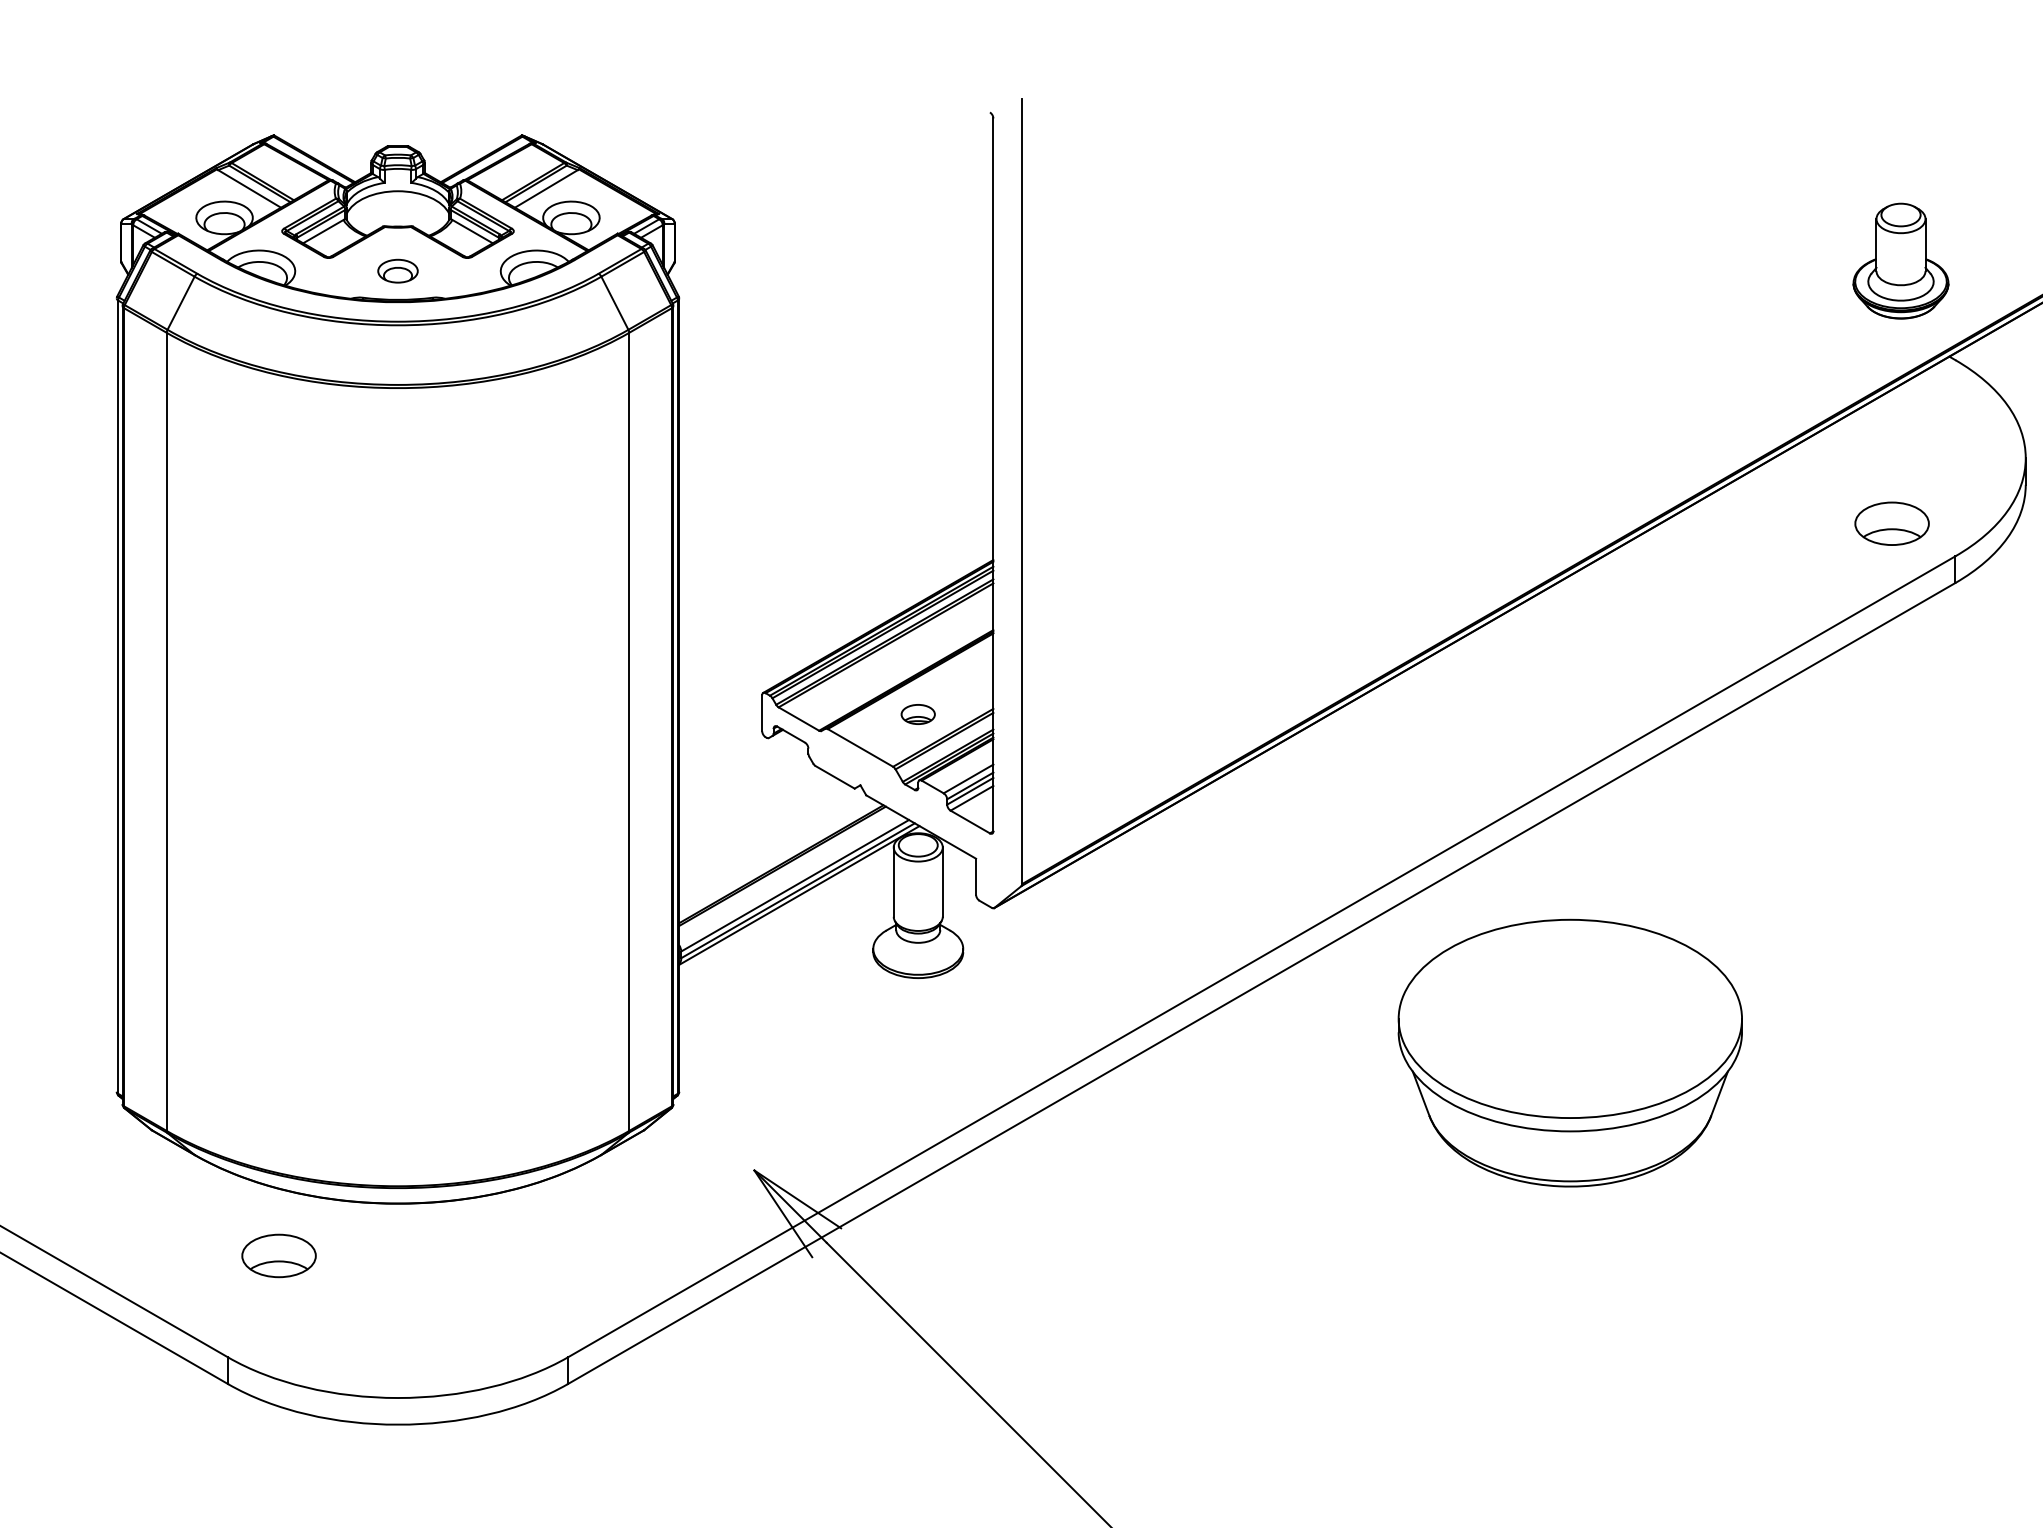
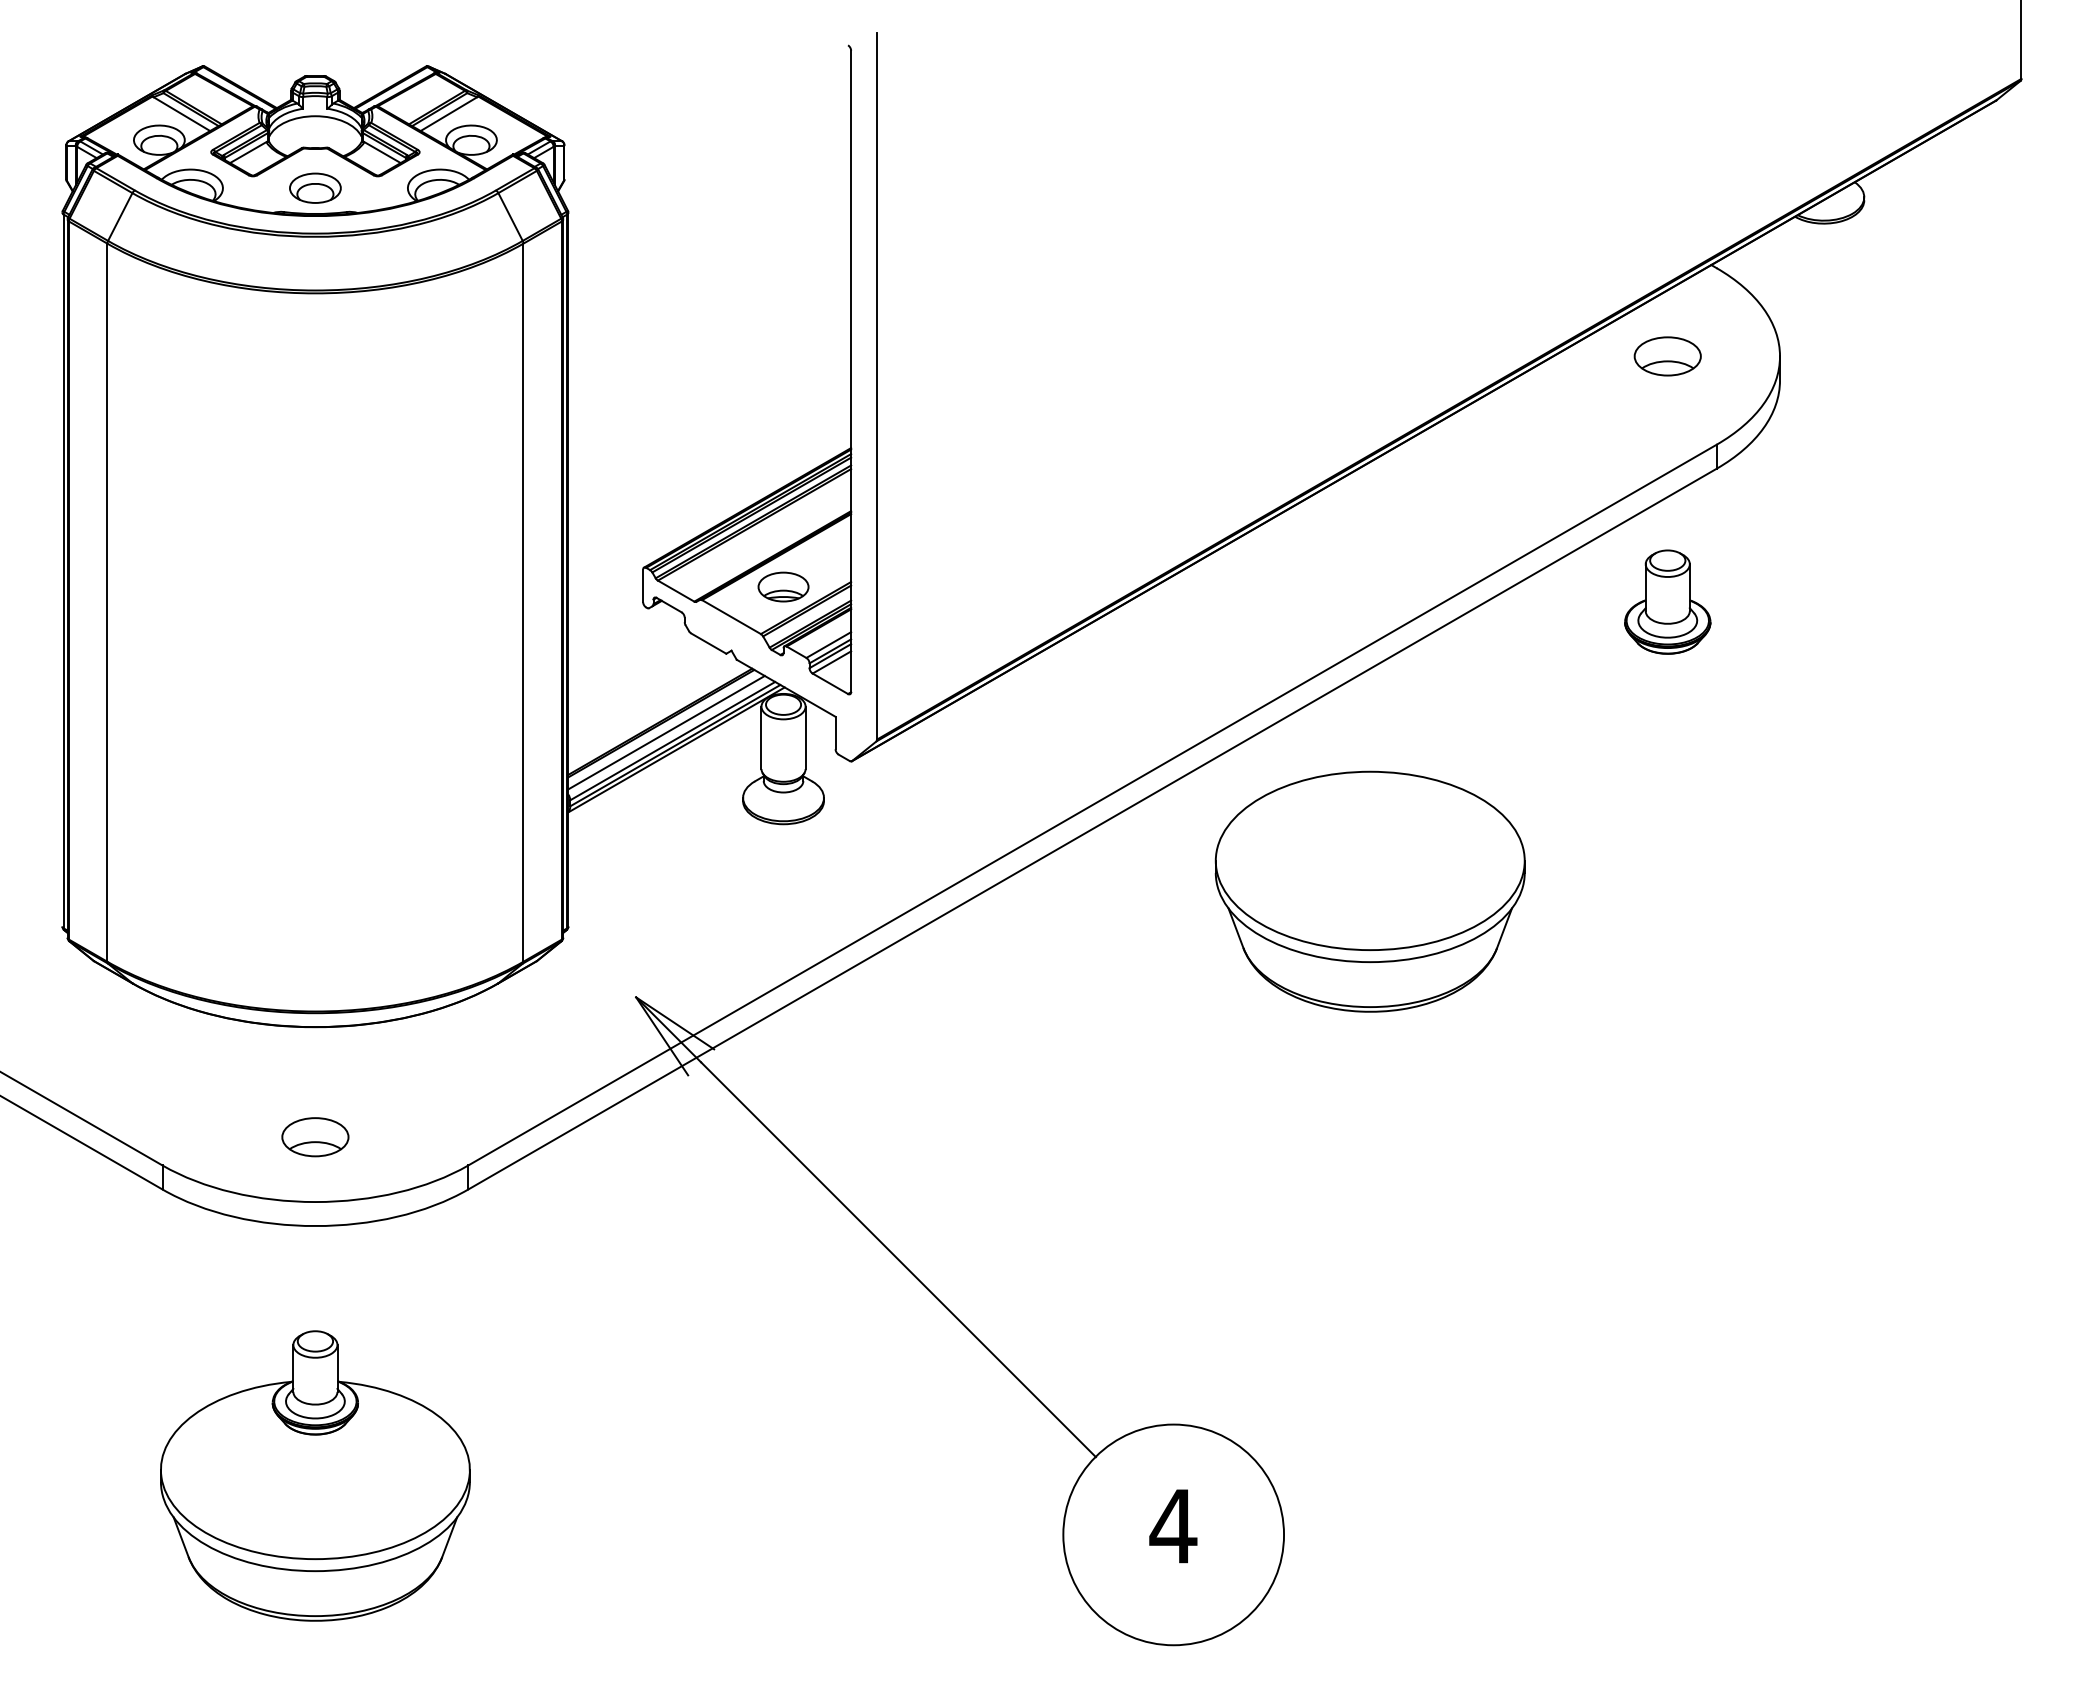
part: (1900, 260) -> (1667, 601), moved
part: (398, 270) -> (315, 187), size x1.43
part: (1891, 523) -> (1667, 356), moved
part: (918, 713) -> (783, 586), size x1.67
line: (788, 876) -> (666, 732), added
part: (279, 1256) -> (315, 1137), moved

